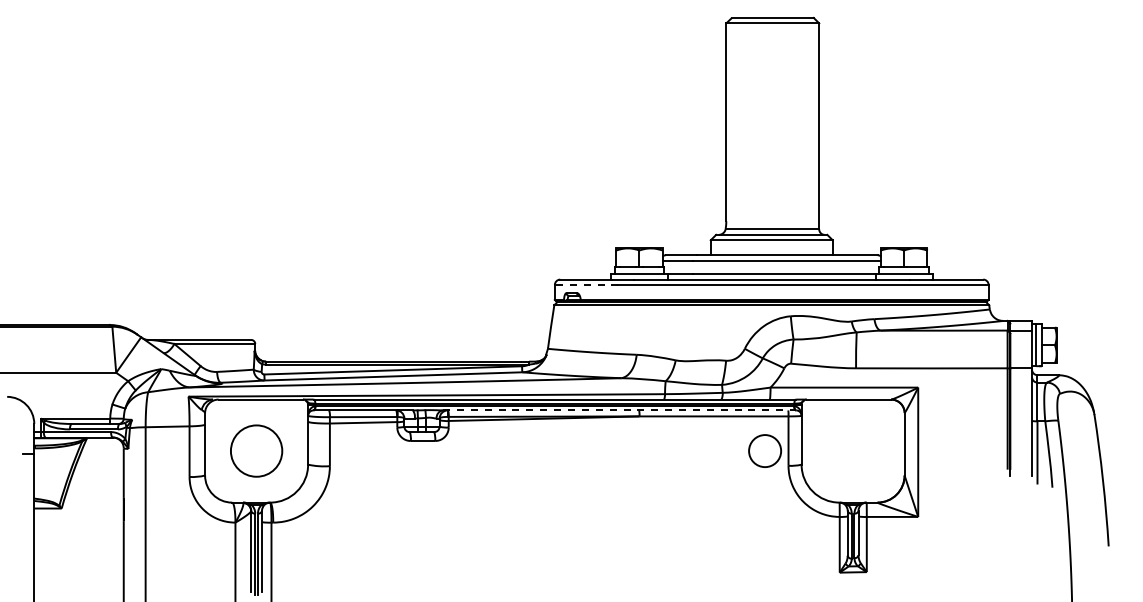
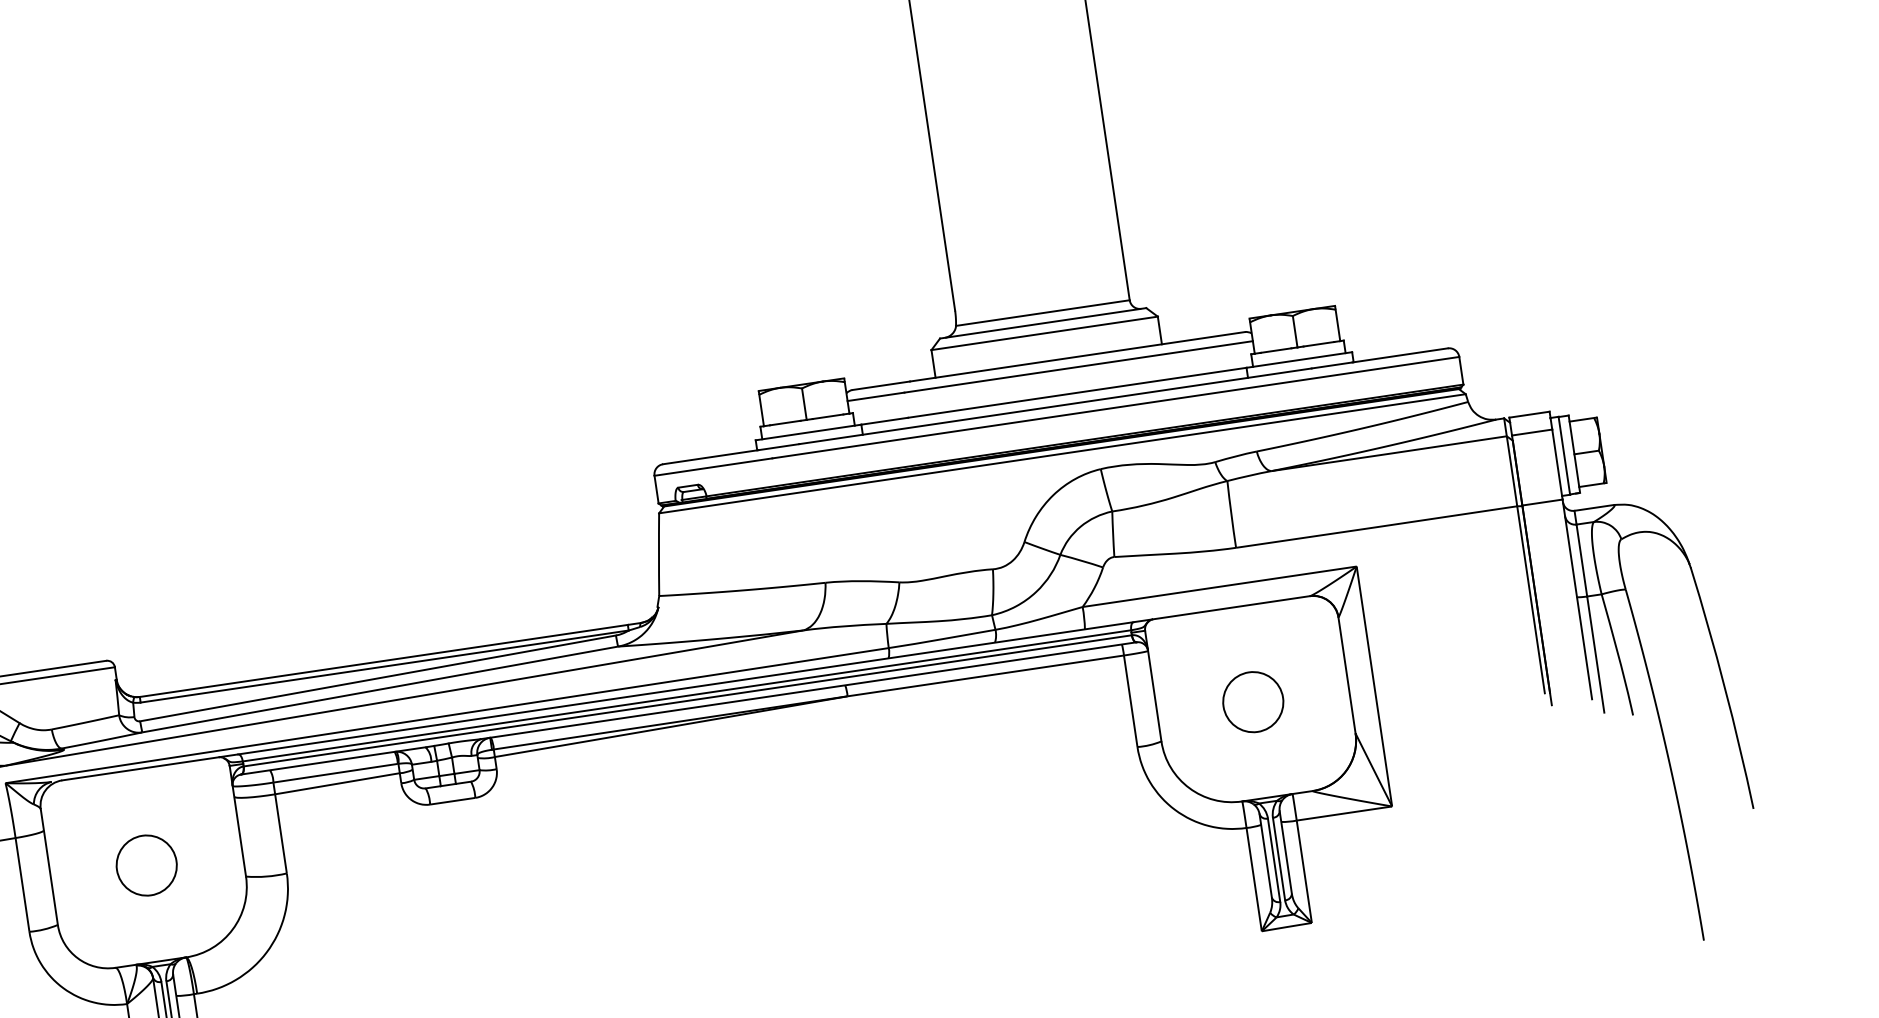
line: (586, 285) -> (713, 467), dashed -> solid
line: (619, 410) -> (808, 690), dashed -> solid
circle: (764, 450) -> (1252, 701), moved
circle: (256, 451) -> (146, 866), size x0.62

